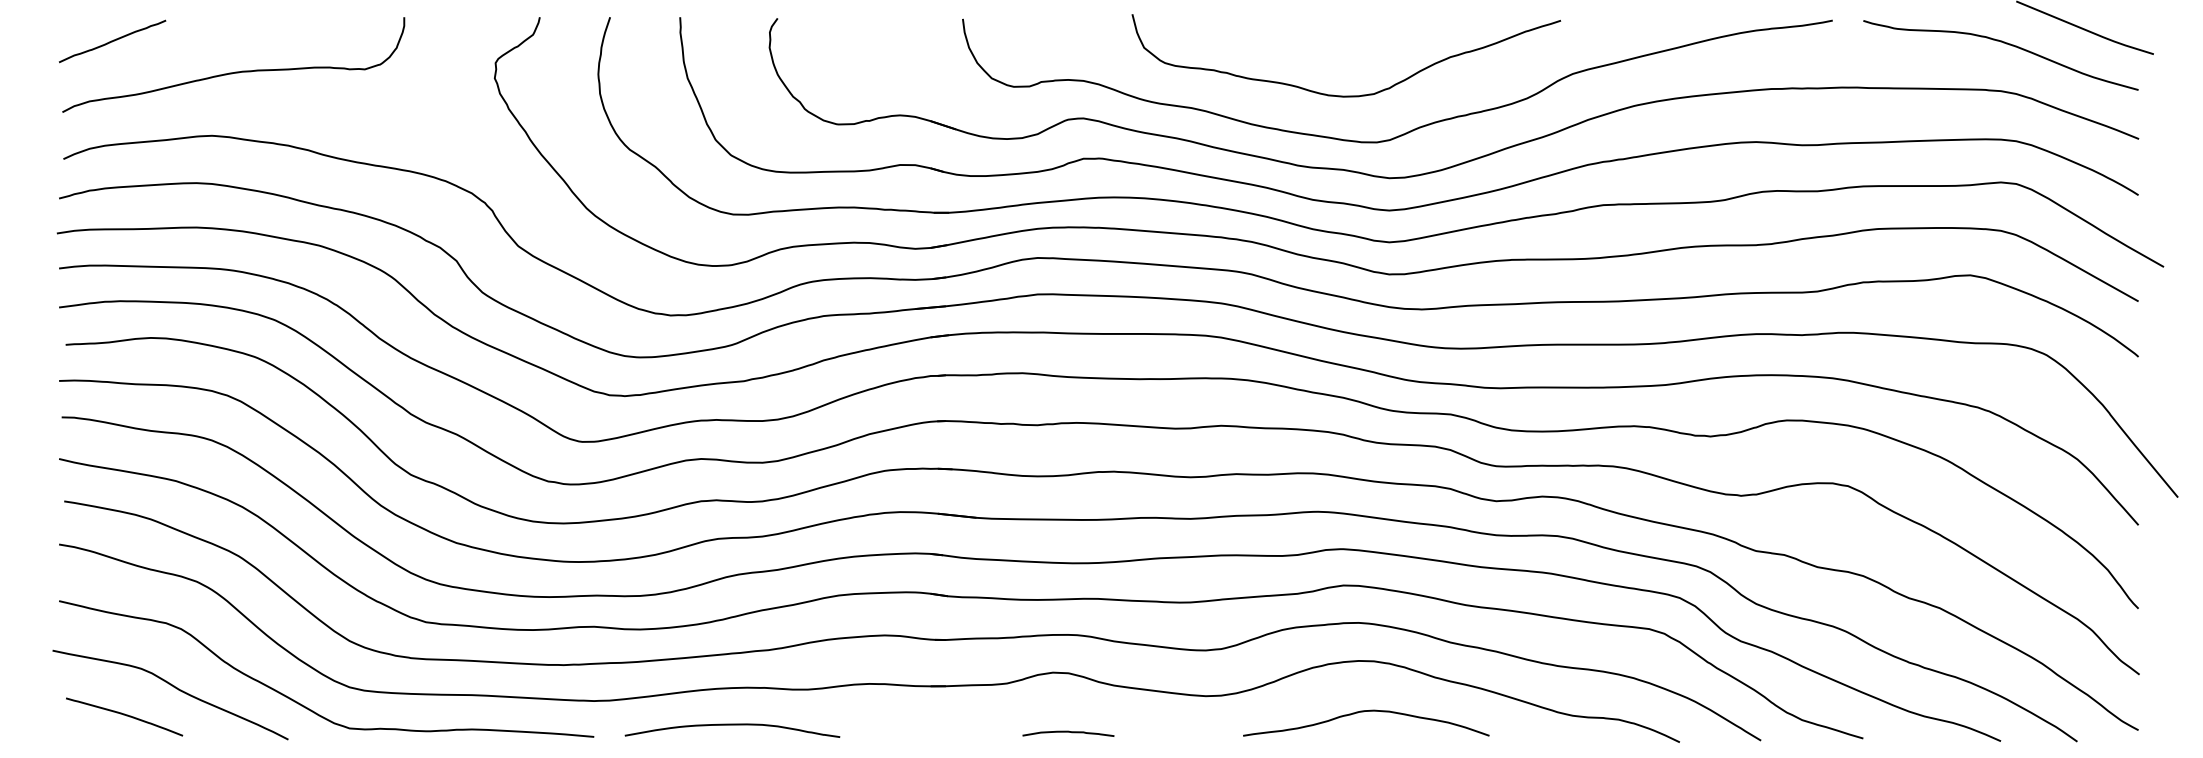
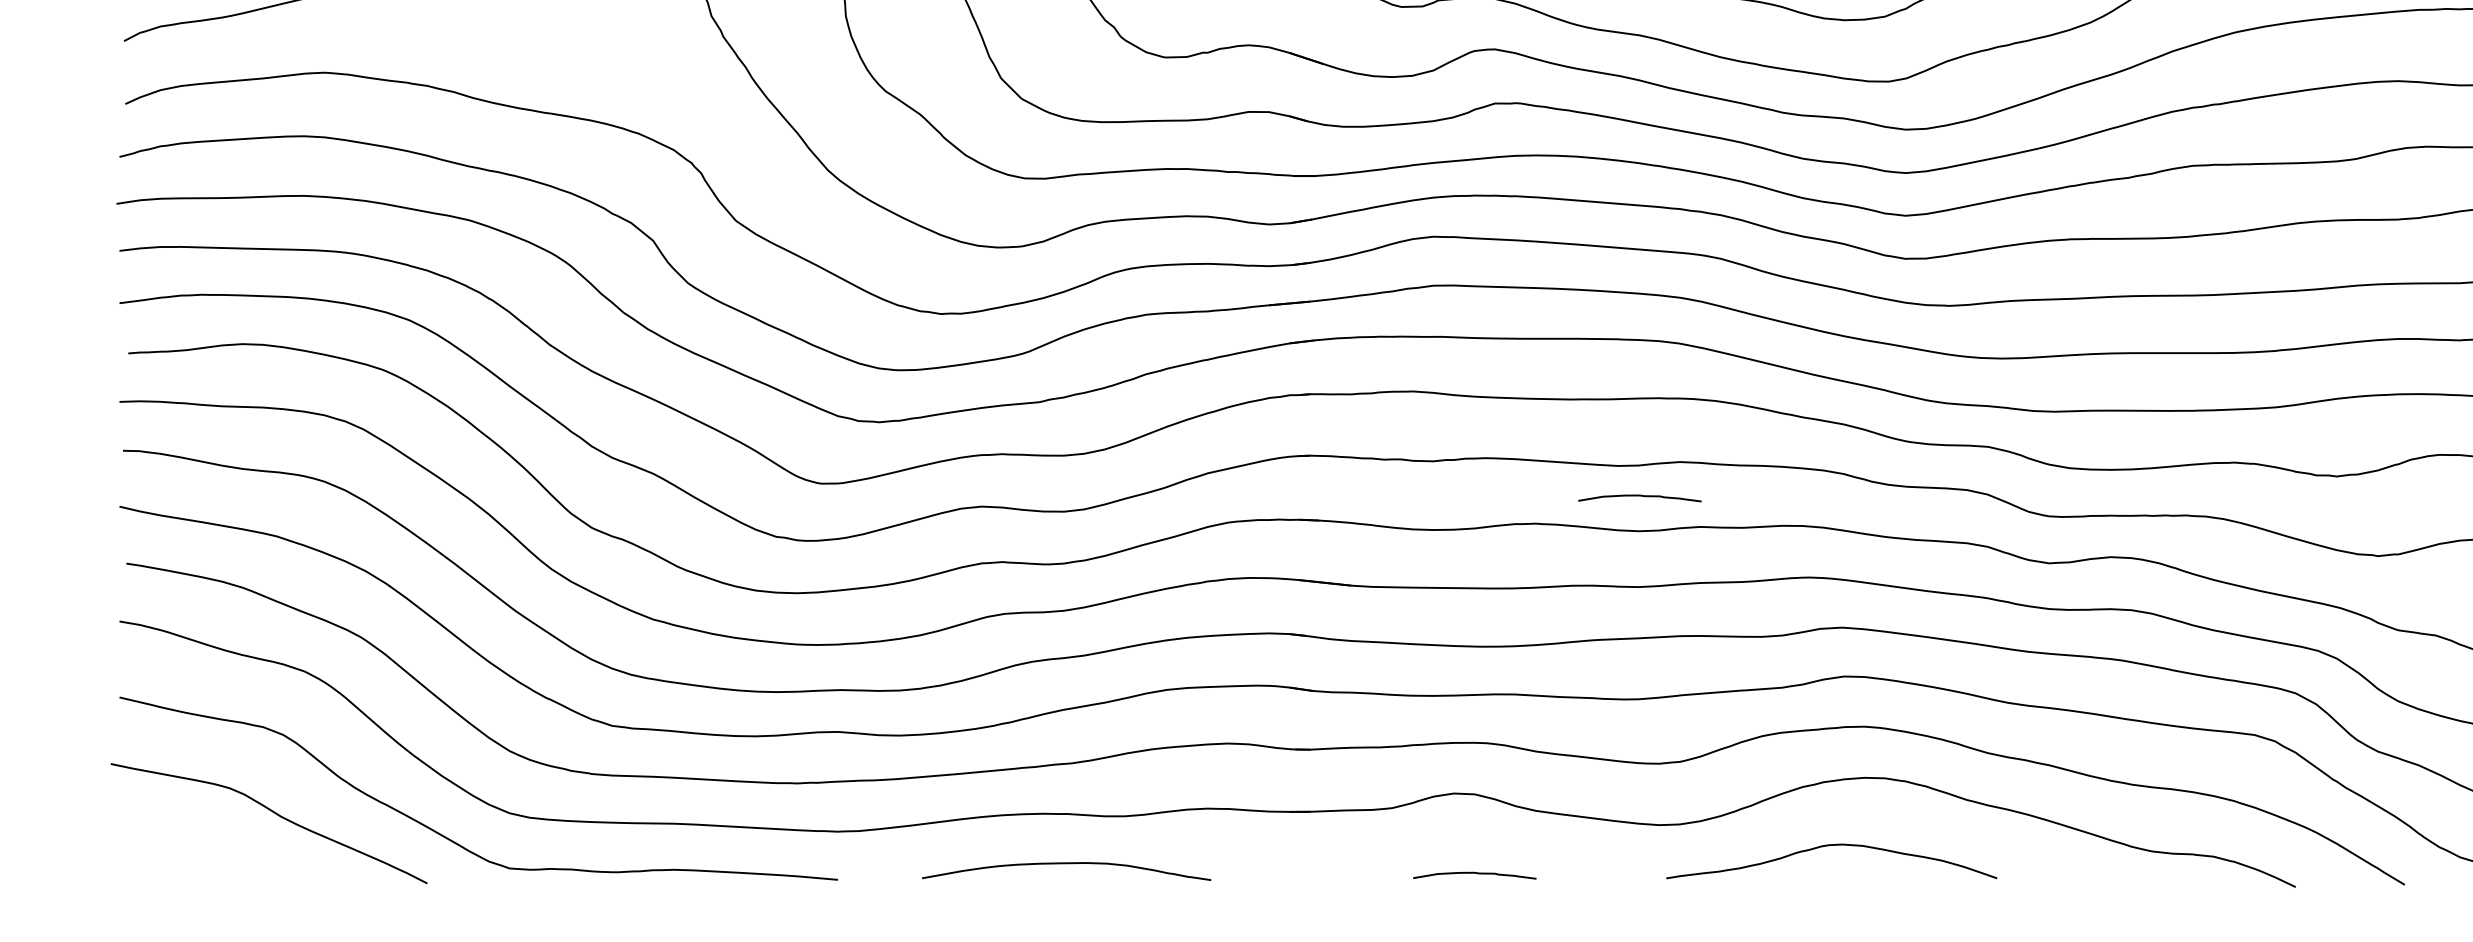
curve: (1191, 451) -> (1639, 496), added
curve: (1363, 712) -> (1827, 847), moved
curve: (124, 715) -> (207, 851), removed
curve: (732, 725) -> (1066, 864), moved

